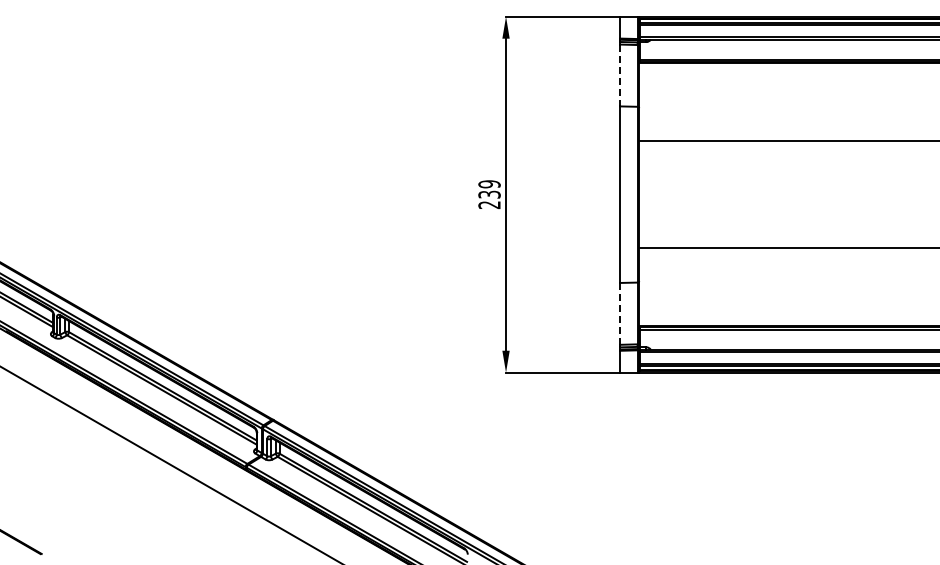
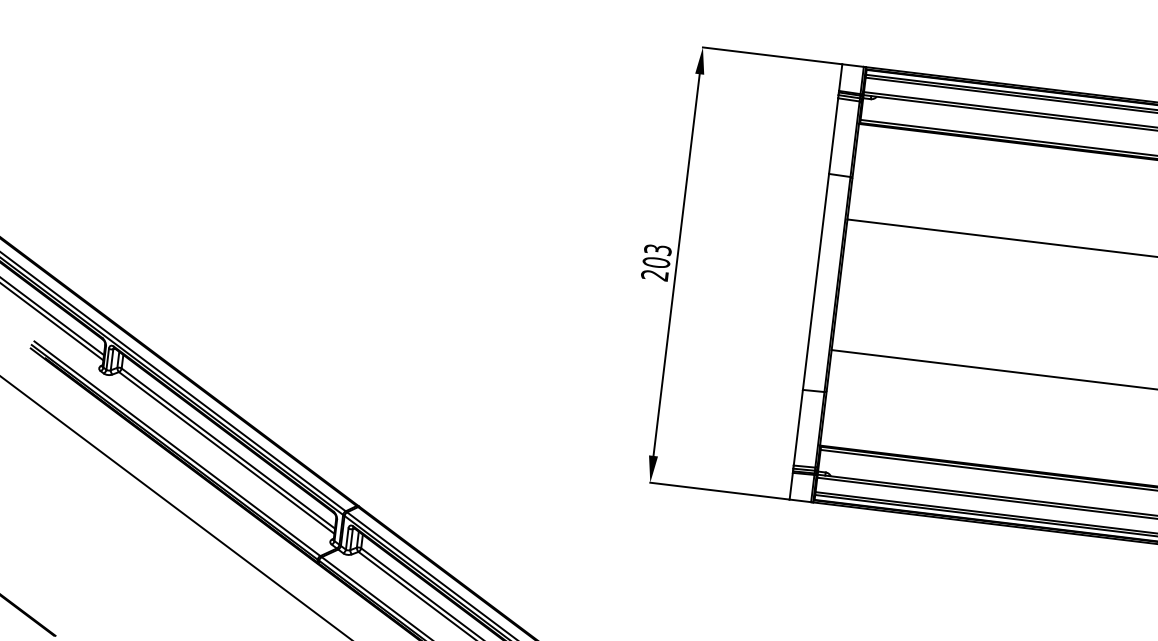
line: (619, 75) -> (833, 136), dashed -> solid
text: (489, 189) -> (657, 256), 239 -> 203
line: (619, 313) -> (797, 427), dashed -> solid

